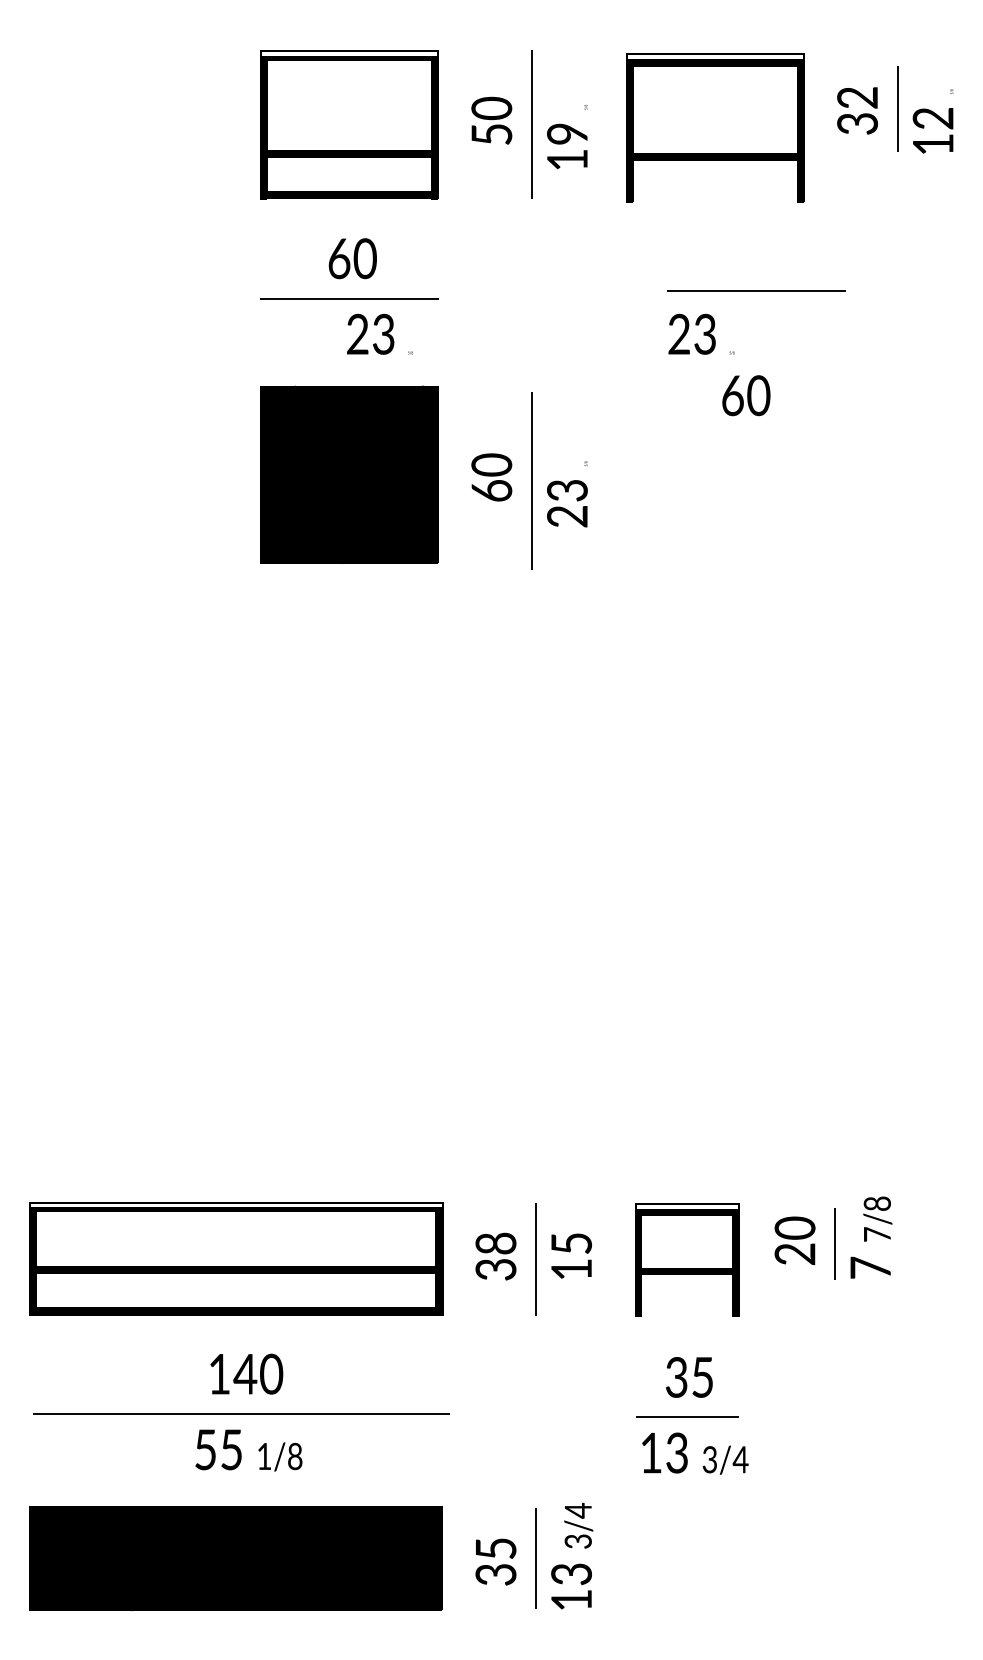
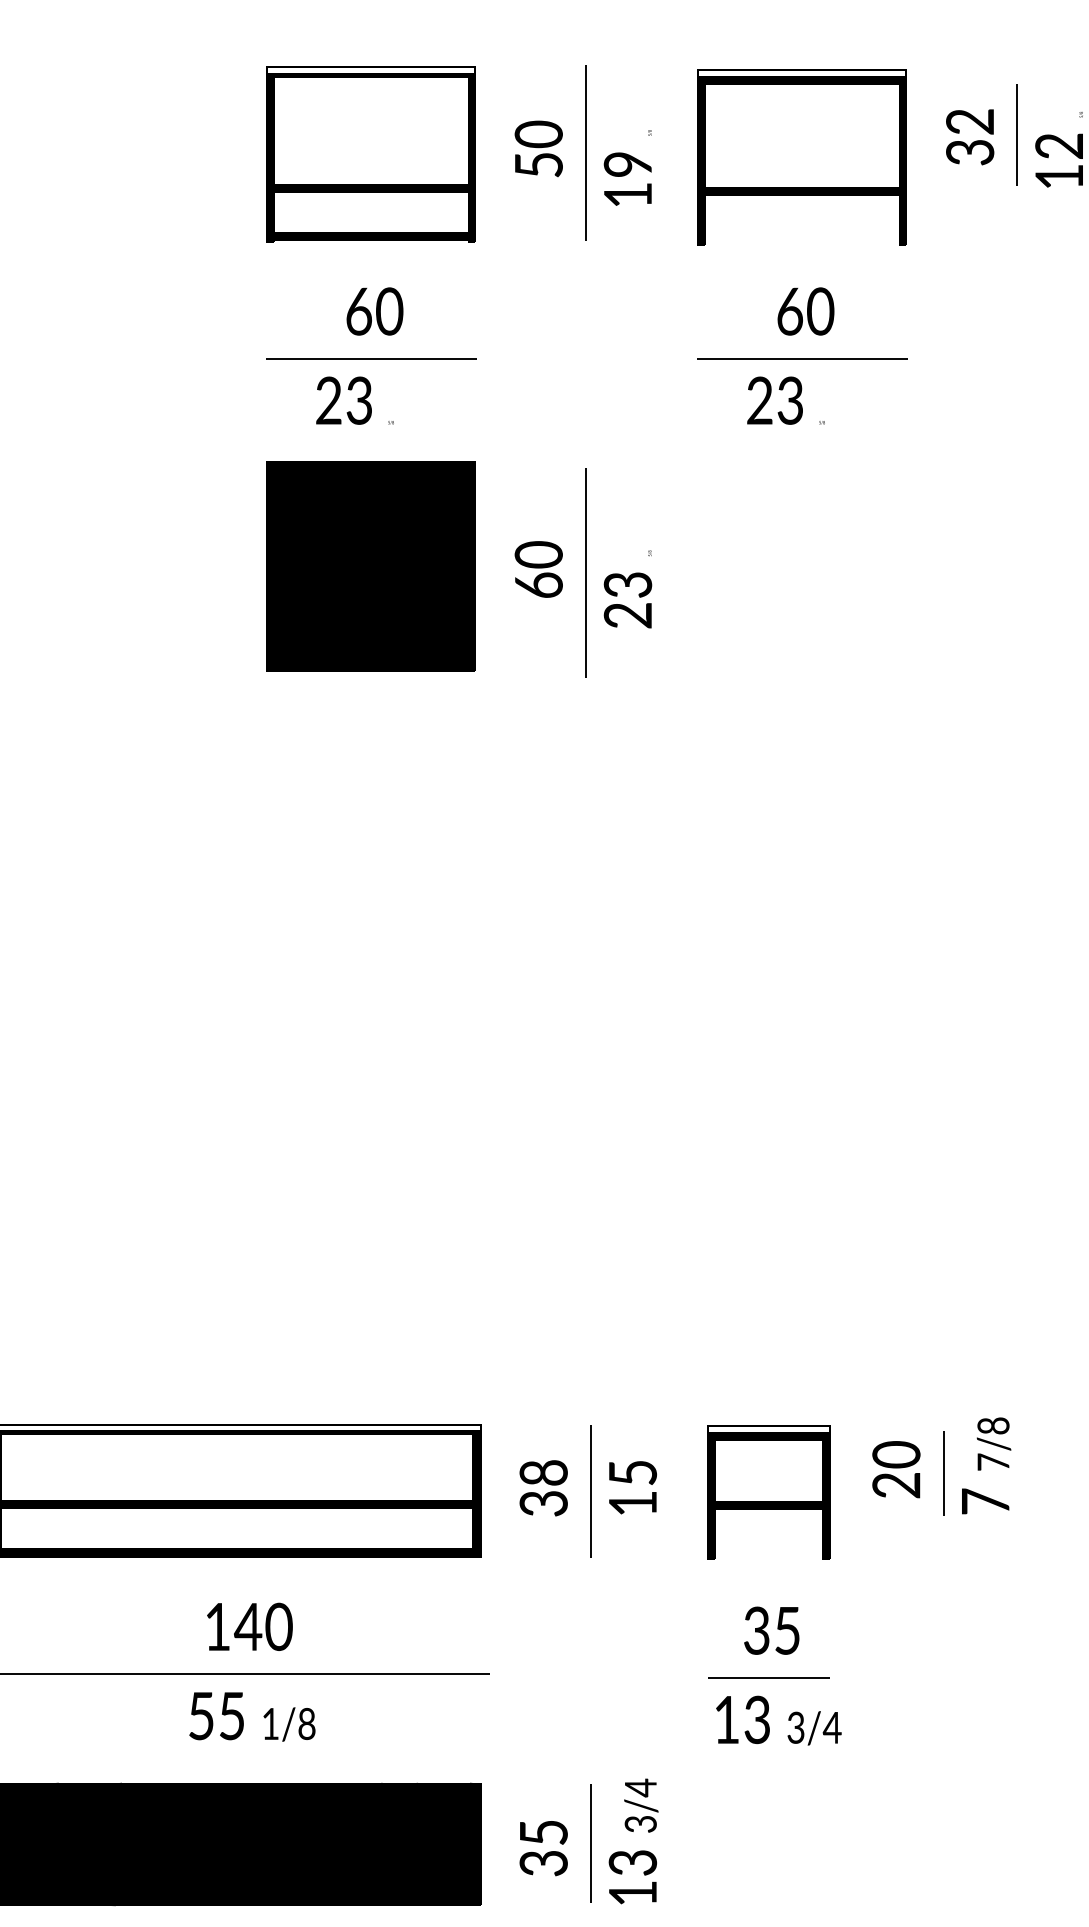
line: (756, 290) -> (802, 358), moved
text: (379, 333) -> (354, 399), moved
text: (746, 395) -> (806, 311), moved

